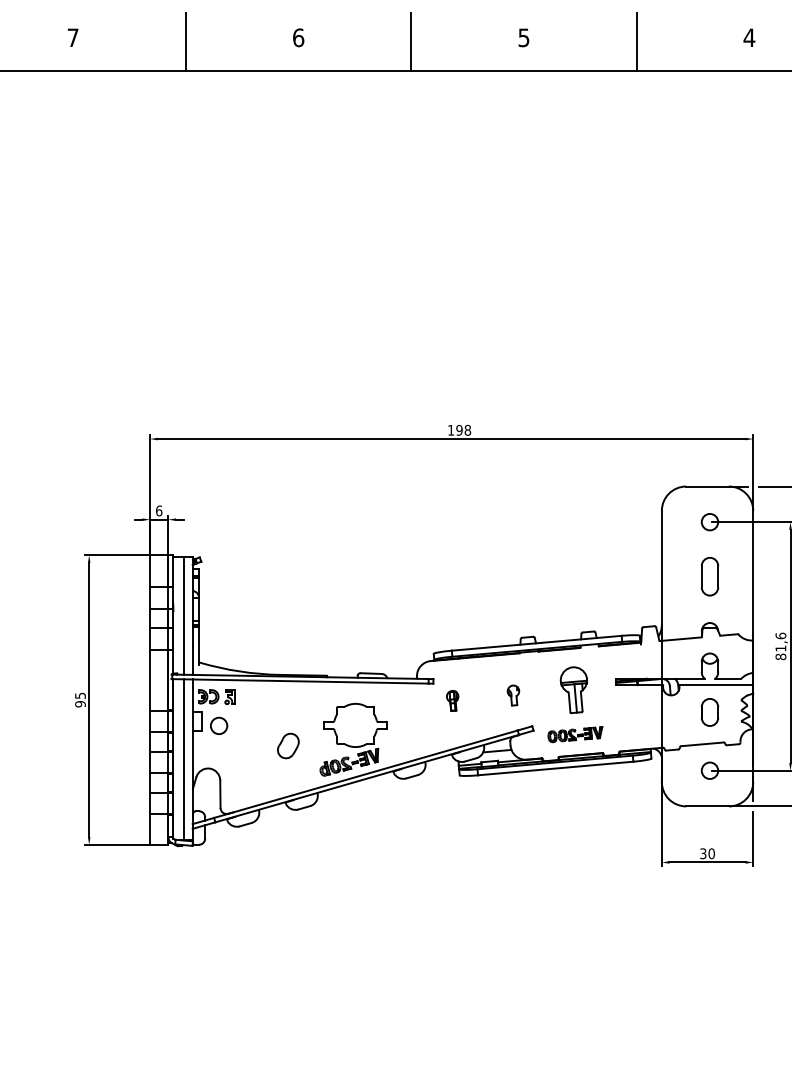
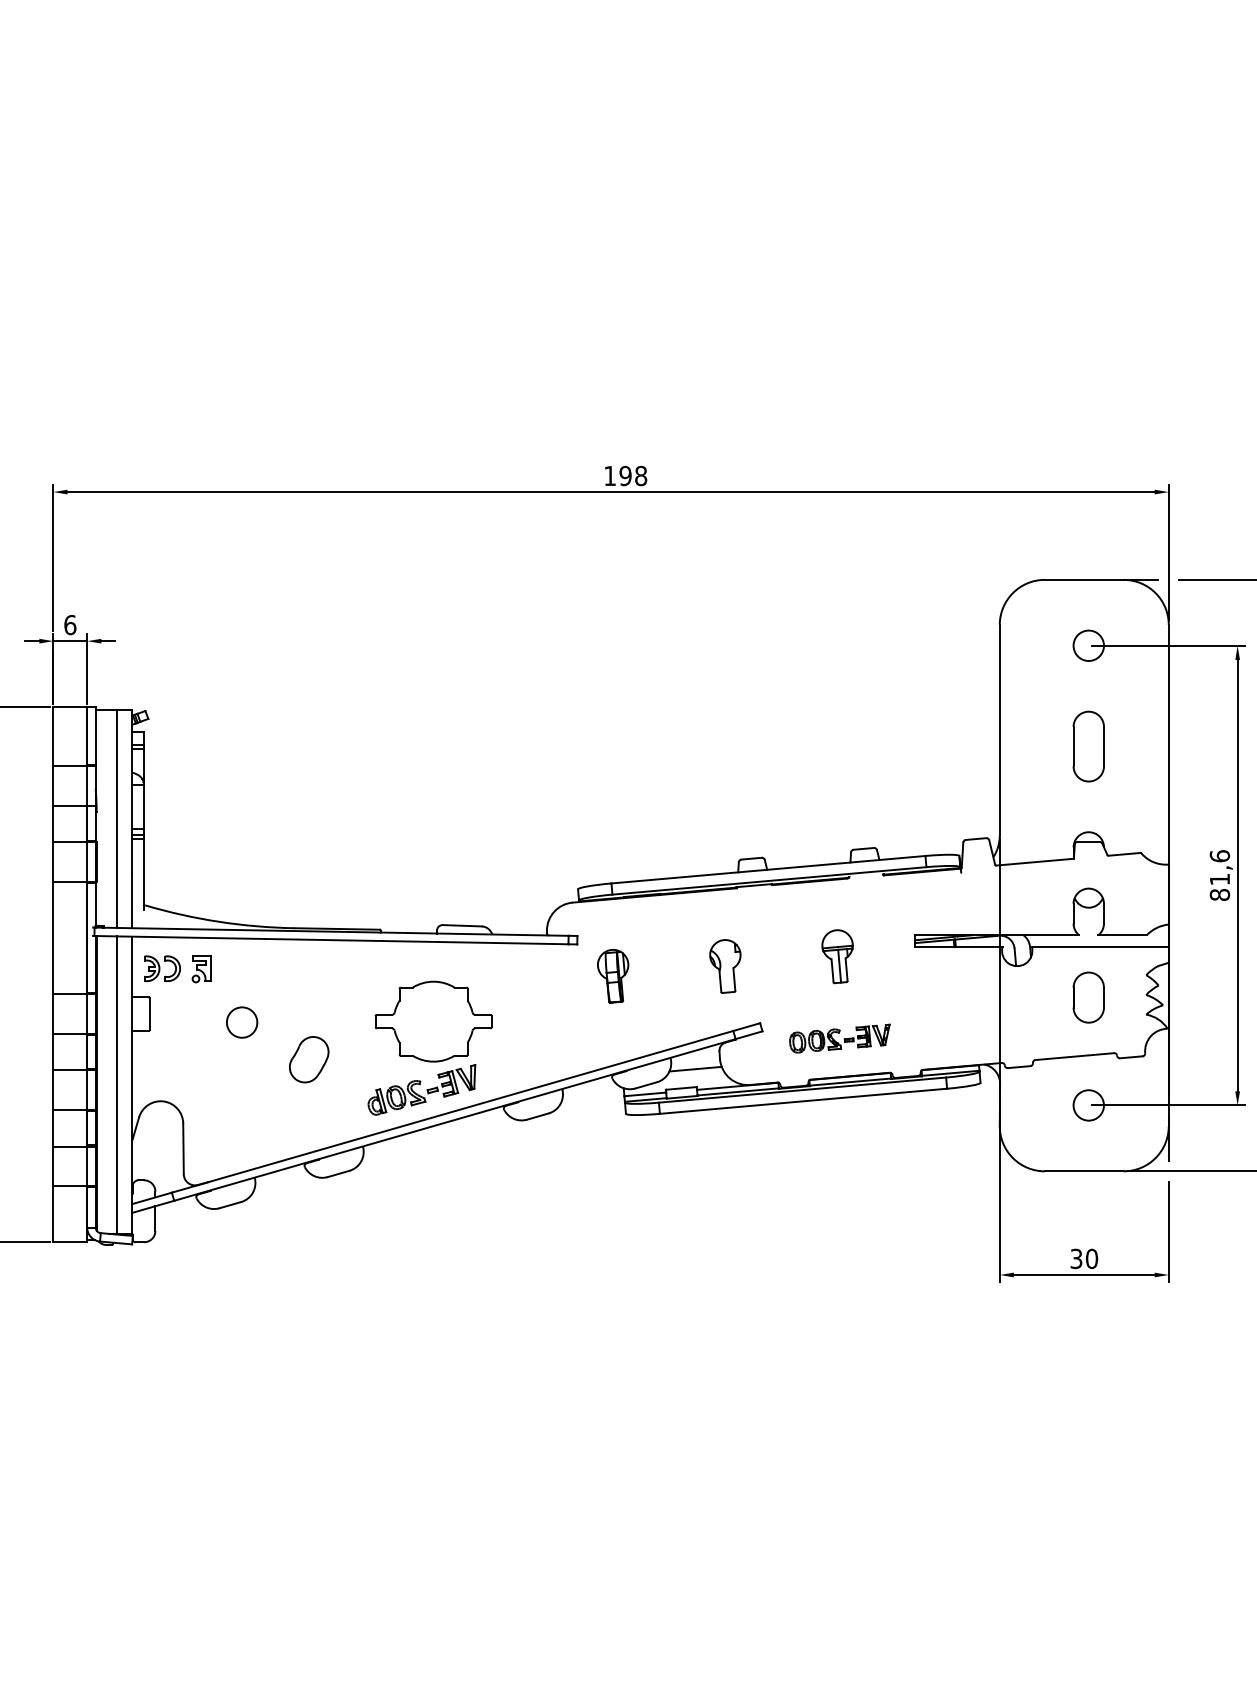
part: (574, 690) -> (838, 957), size x0.62
part: (513, 695) -> (725, 966), size x1.43
part: (452, 700) -> (612, 975), size x1.43
circle: (219, 725) -> (242, 1021), moved

